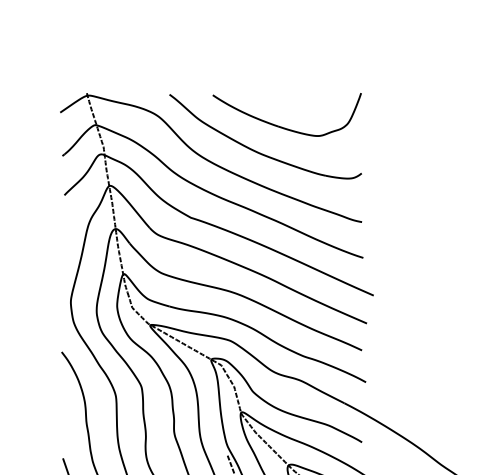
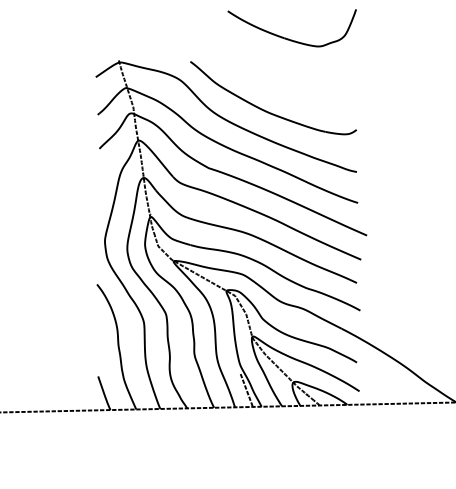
part: (282, 126) -> (288, 38), moved

